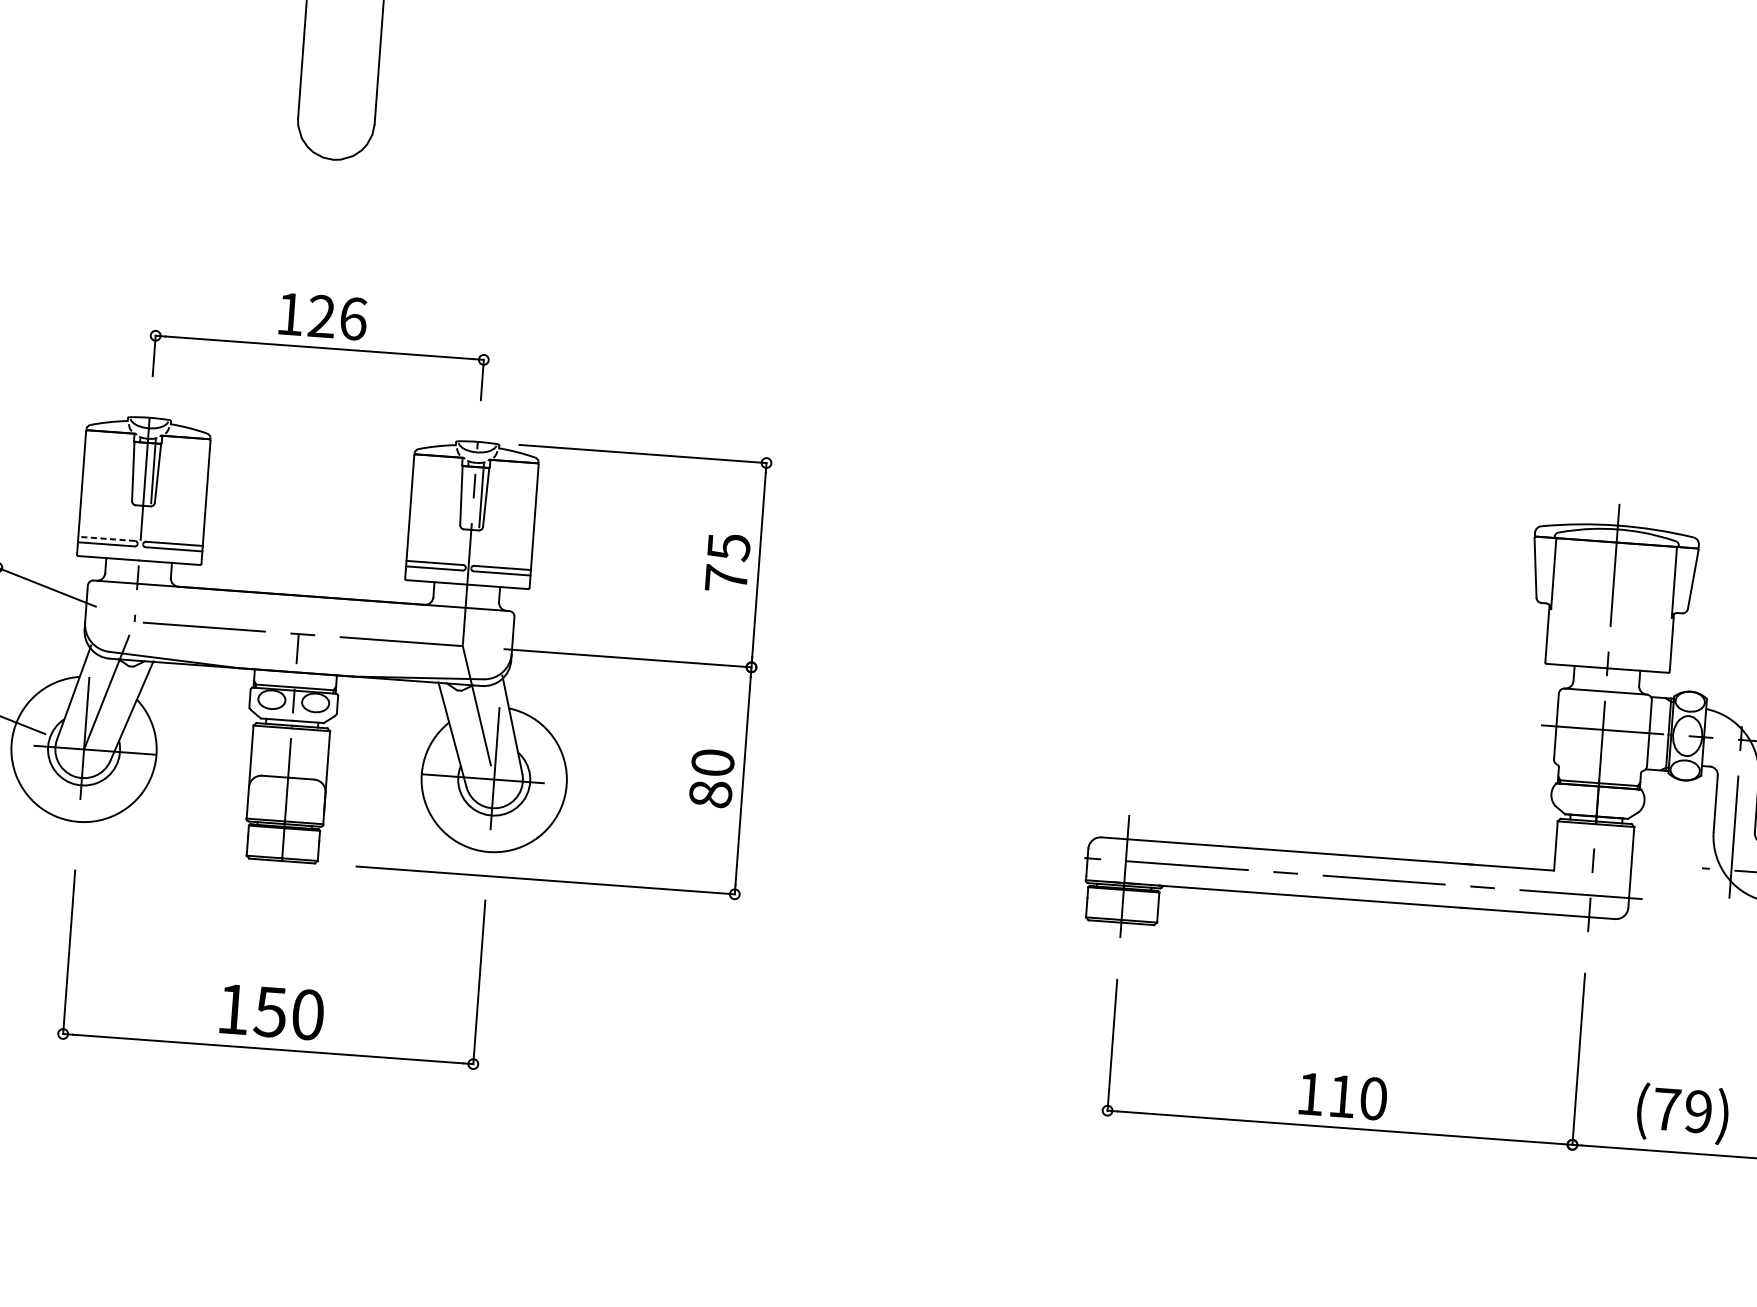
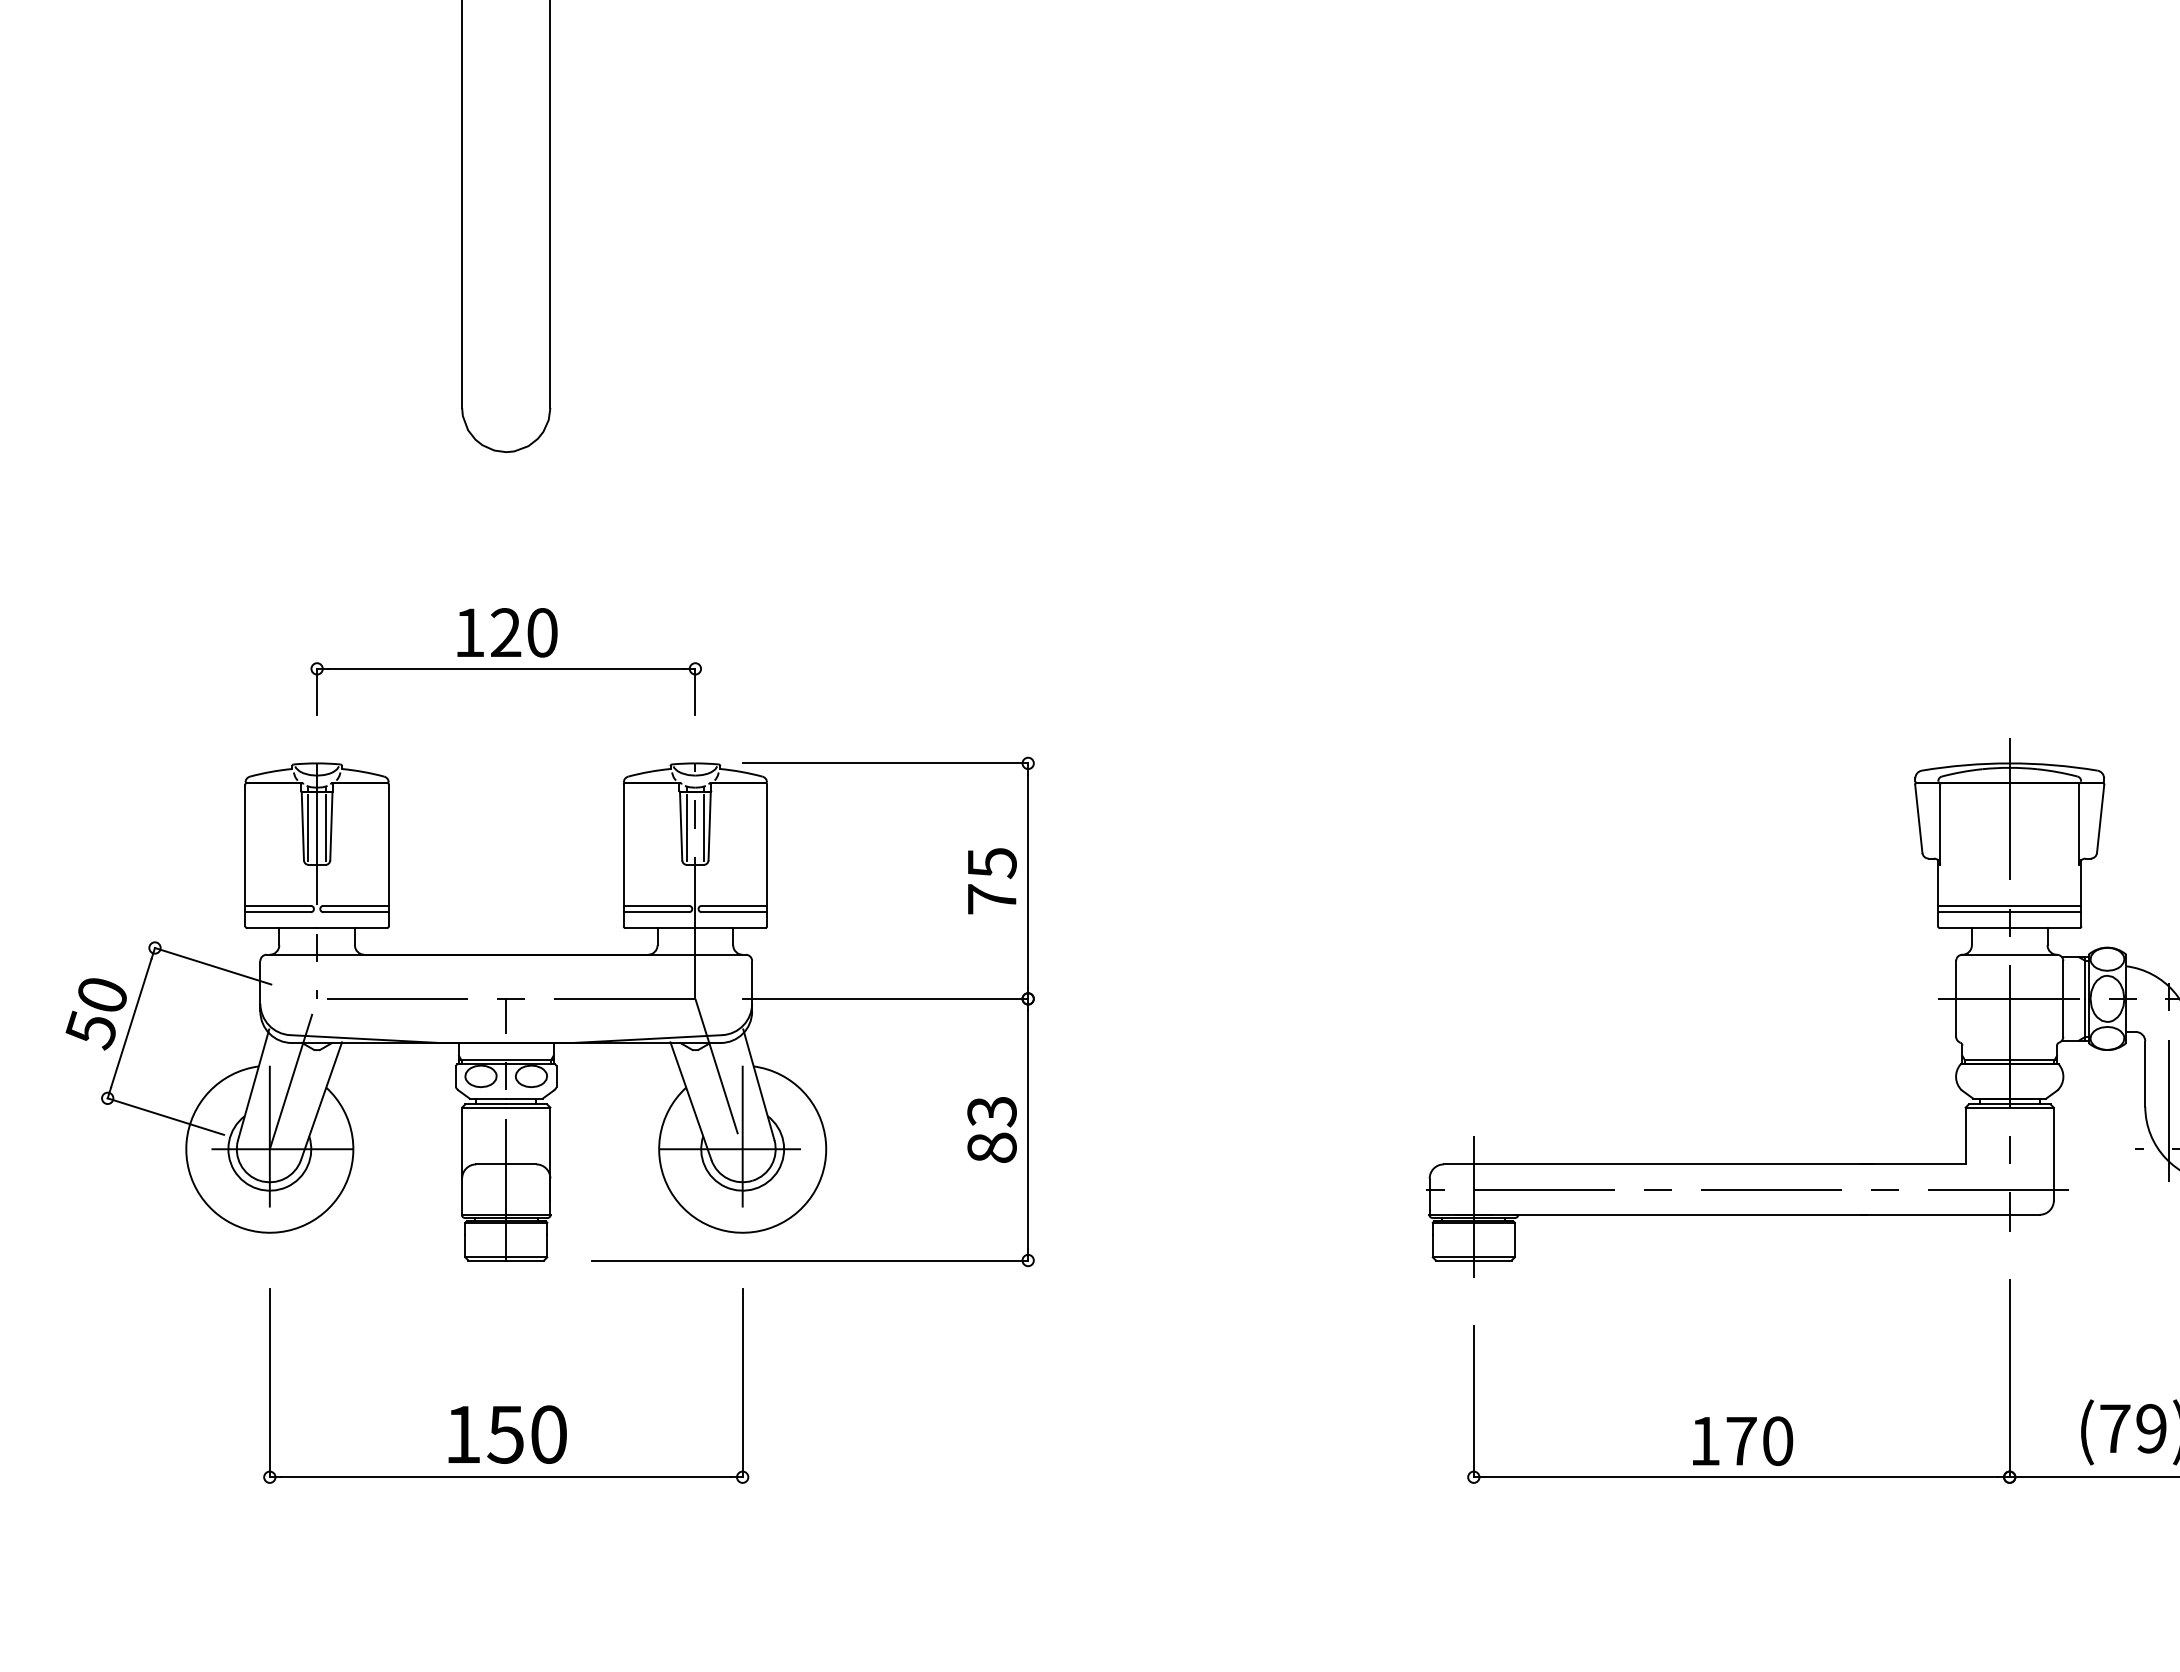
text: (353, 318) -> (542, 632), 126 -> 120
line: (138, 473) -> (308, 828), added
line: (465, 497) -> (686, 828), added
line: (107, 538) -> (278, 905), dashed -> solid
line: (1608, 648) -> (2009, 905), added
line: (1608, 654) -> (2009, 912), added
text: (712, 762) -> (991, 1111), 80 -> 83
text: (1342, 1096) -> (1741, 1441), 110 -> 170

